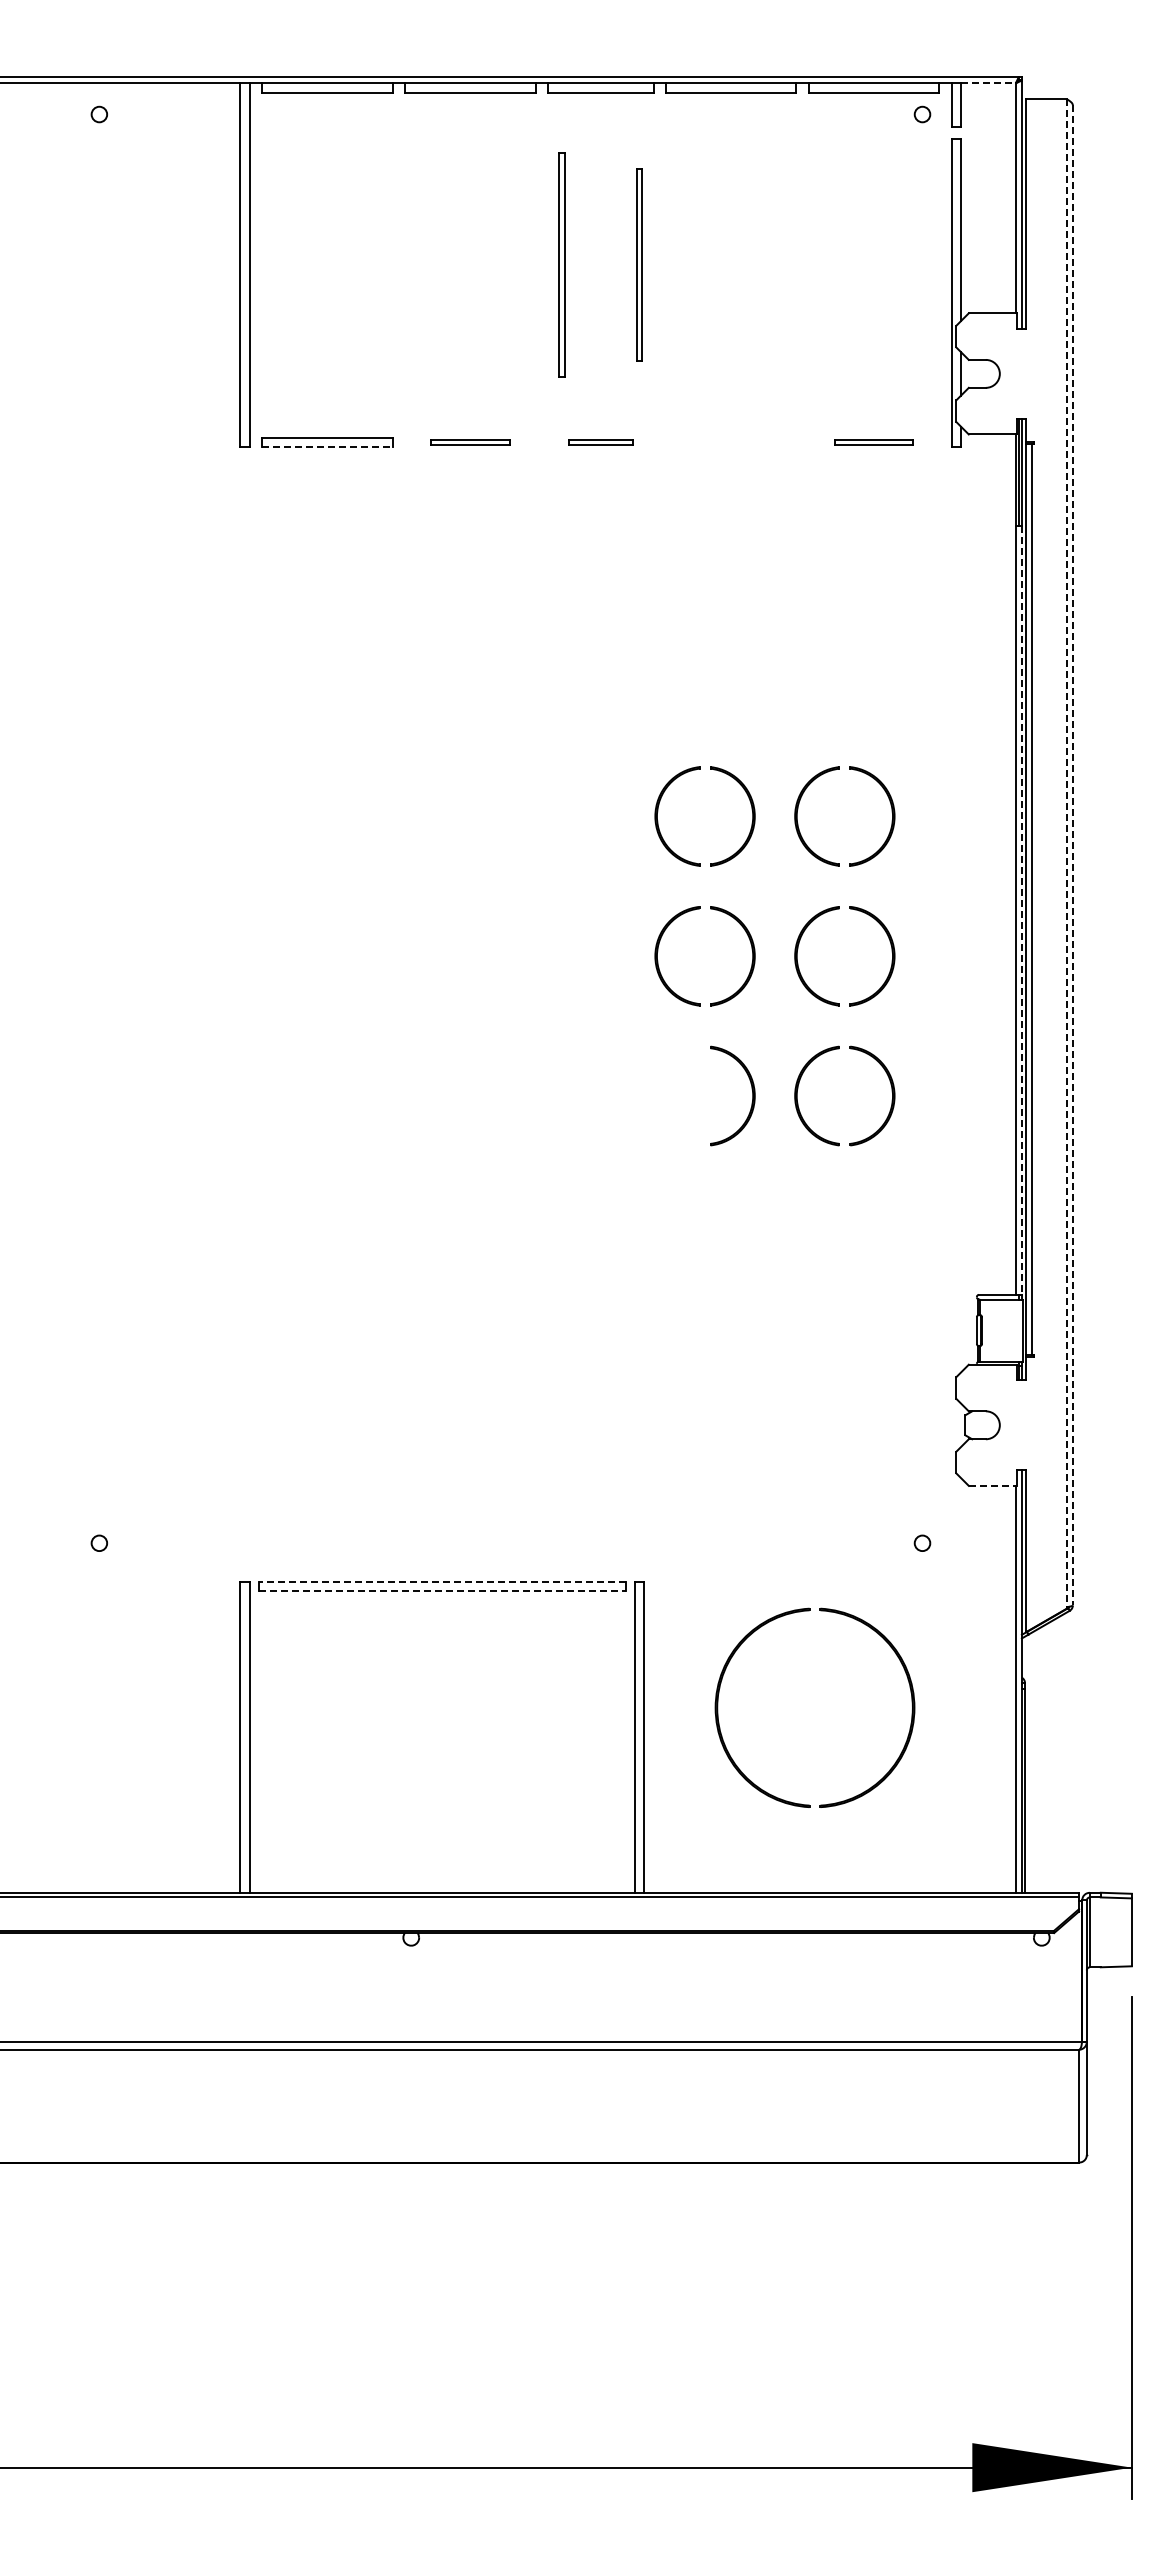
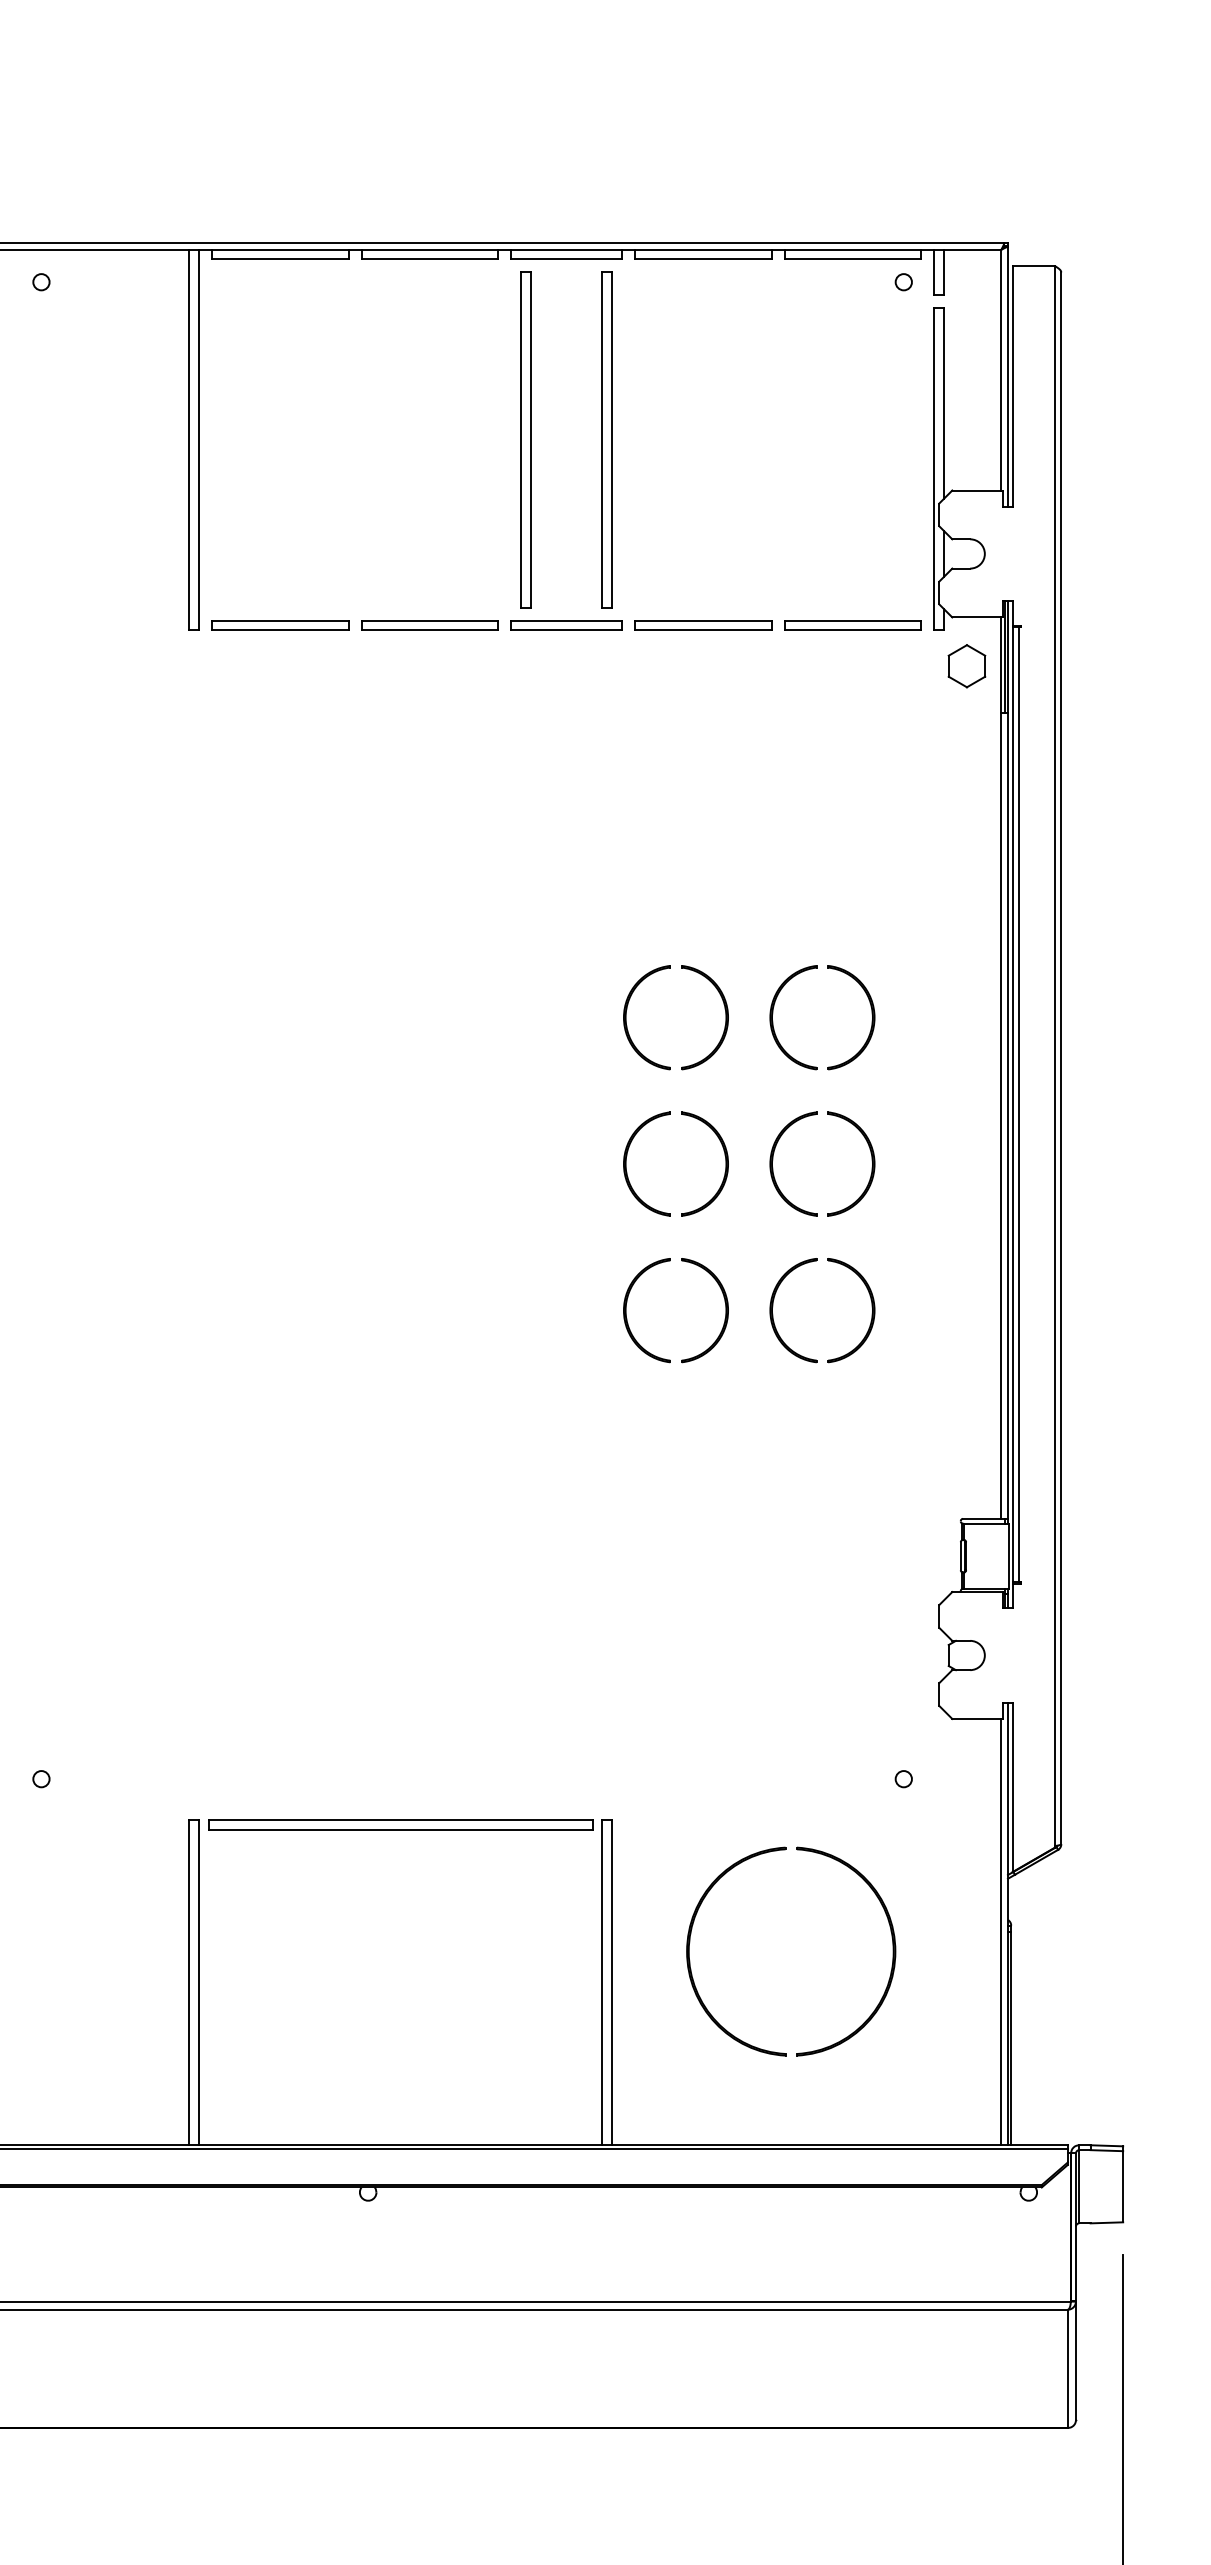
line: (988, 83) -> (972, 249), dashed -> solid
part: (561, 264) -> (525, 439), size x1.43
part: (639, 264) -> (607, 439), size x1.67
part: (470, 442) -> (430, 625), size x1.67
part: (600, 442) -> (566, 625), size x1.67
part: (730, 442) -> (702, 625), added
part: (873, 442) -> (852, 625), size x1.67
line: (327, 446) -> (280, 630), dashed -> solid
part: (982, 480) -> (966, 665), added
line: (1066, 853) -> (1054, 1056), dashed -> solid
line: (1072, 855) -> (1060, 1058), dashed -> solid
line: (1021, 910) -> (1007, 1116), dashed -> solid
part: (658, 1091) -> (627, 1305), added
line: (993, 1485) -> (978, 1718), dashed -> solid
line: (441, 1582) -> (399, 1820), dashed -> solid
line: (442, 1591) -> (400, 1829), dashed -> solid

